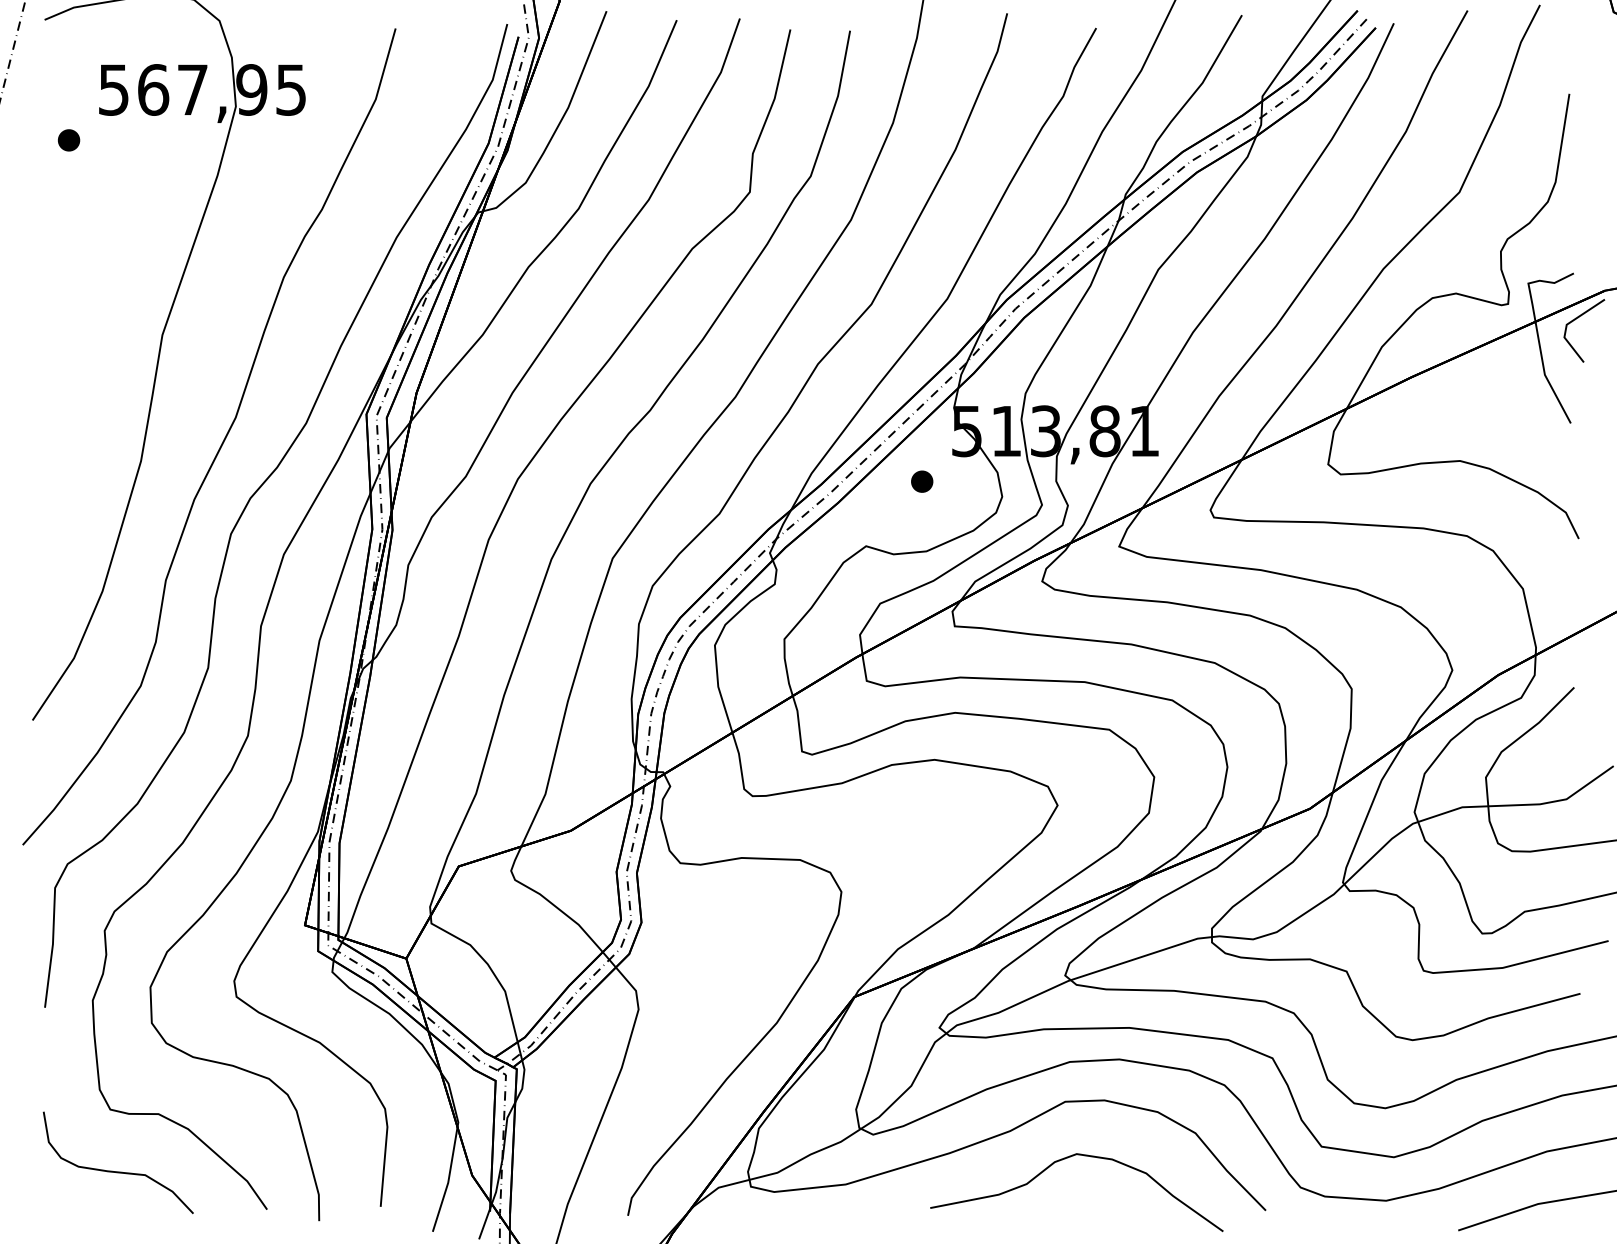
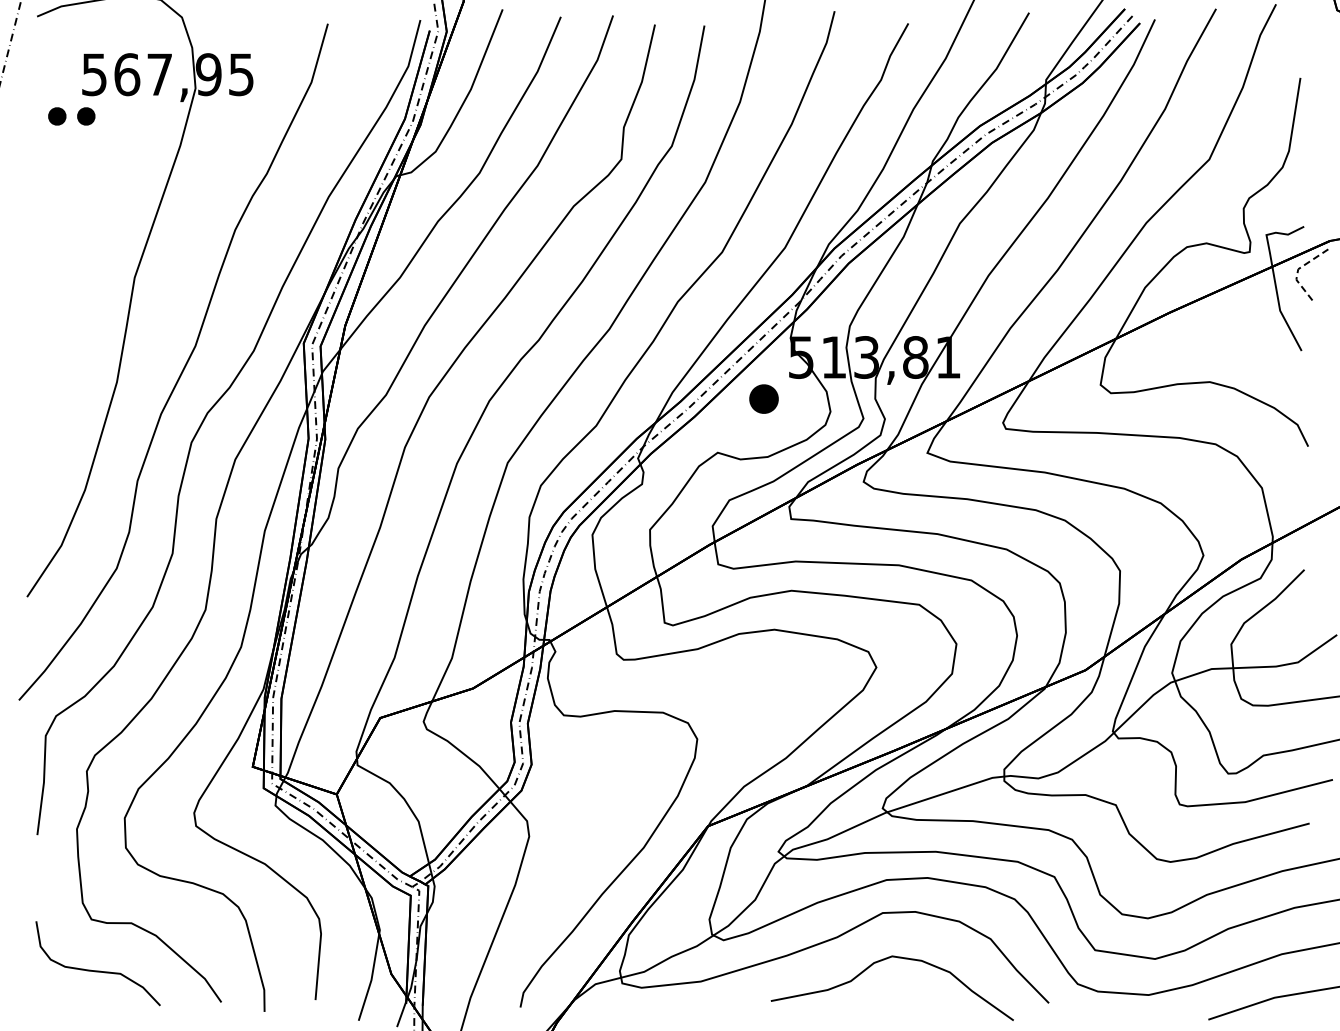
part: (104, 140) -> (86, 116), added
line: (1567, 325) -> (1298, 269), solid -> dashed
part: (922, 481) -> (764, 399), size x1.6

